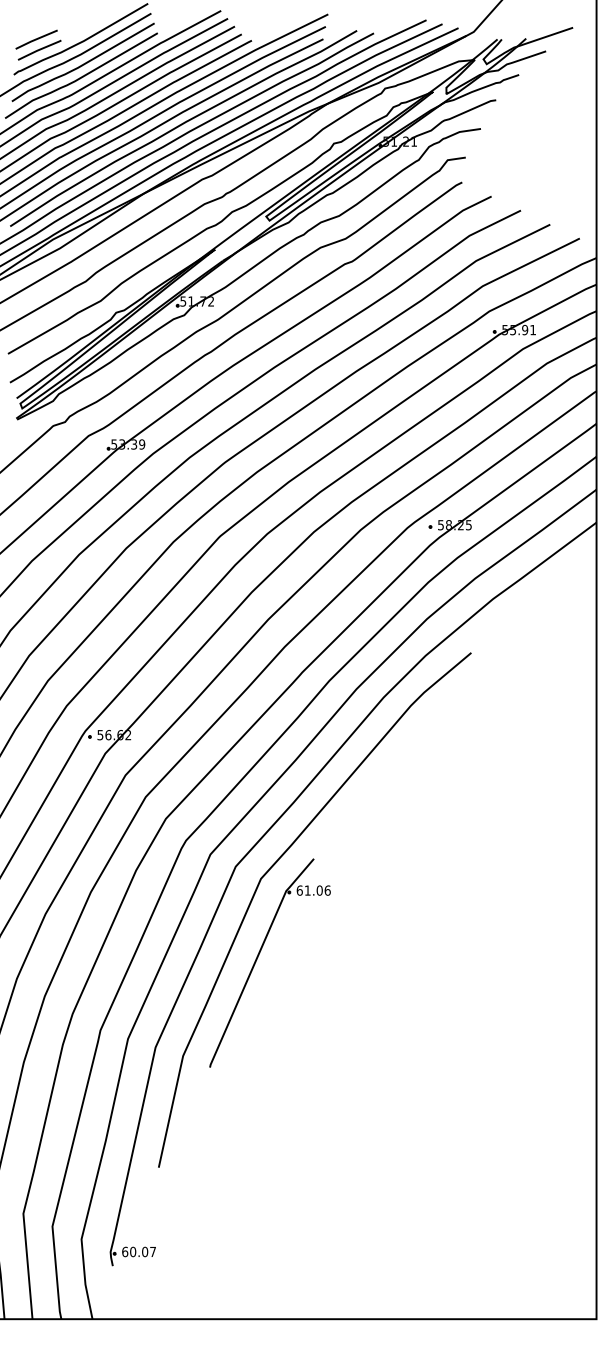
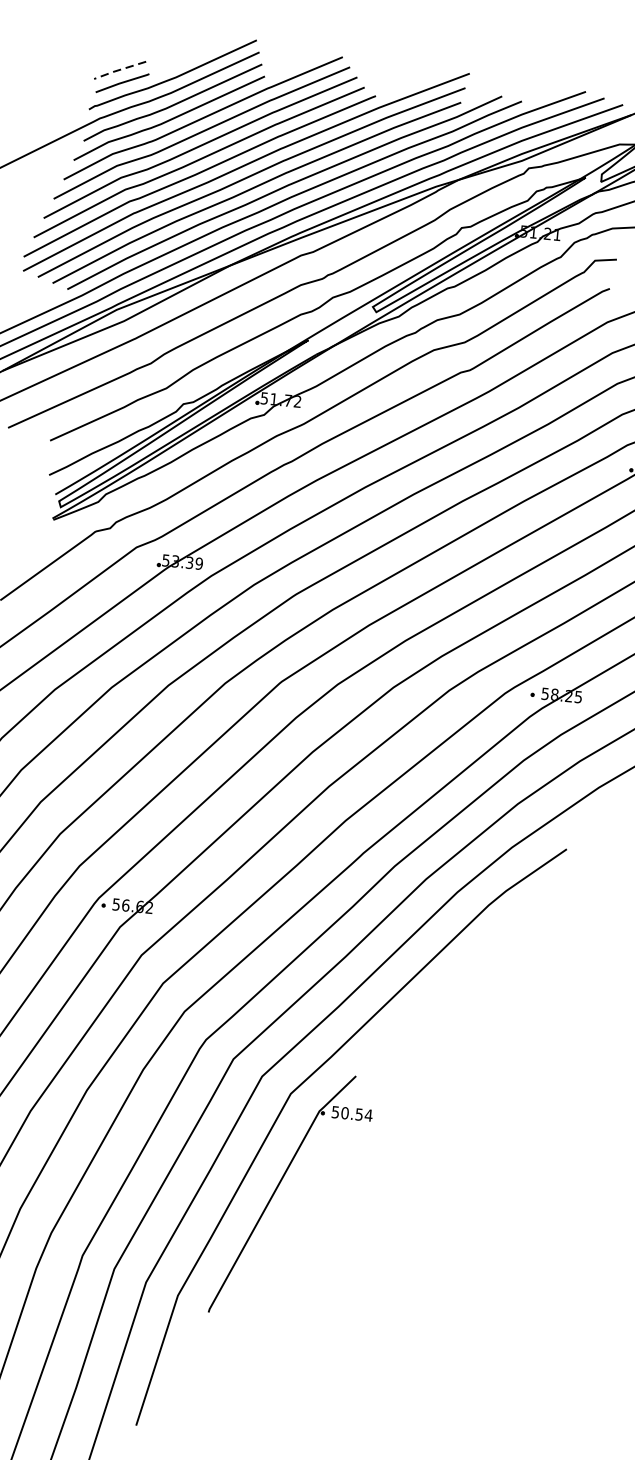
line: (35, 39) -> (118, 69), solid -> dashed
text: (313, 890) -> (351, 1113), 61.06 -> 50.54

